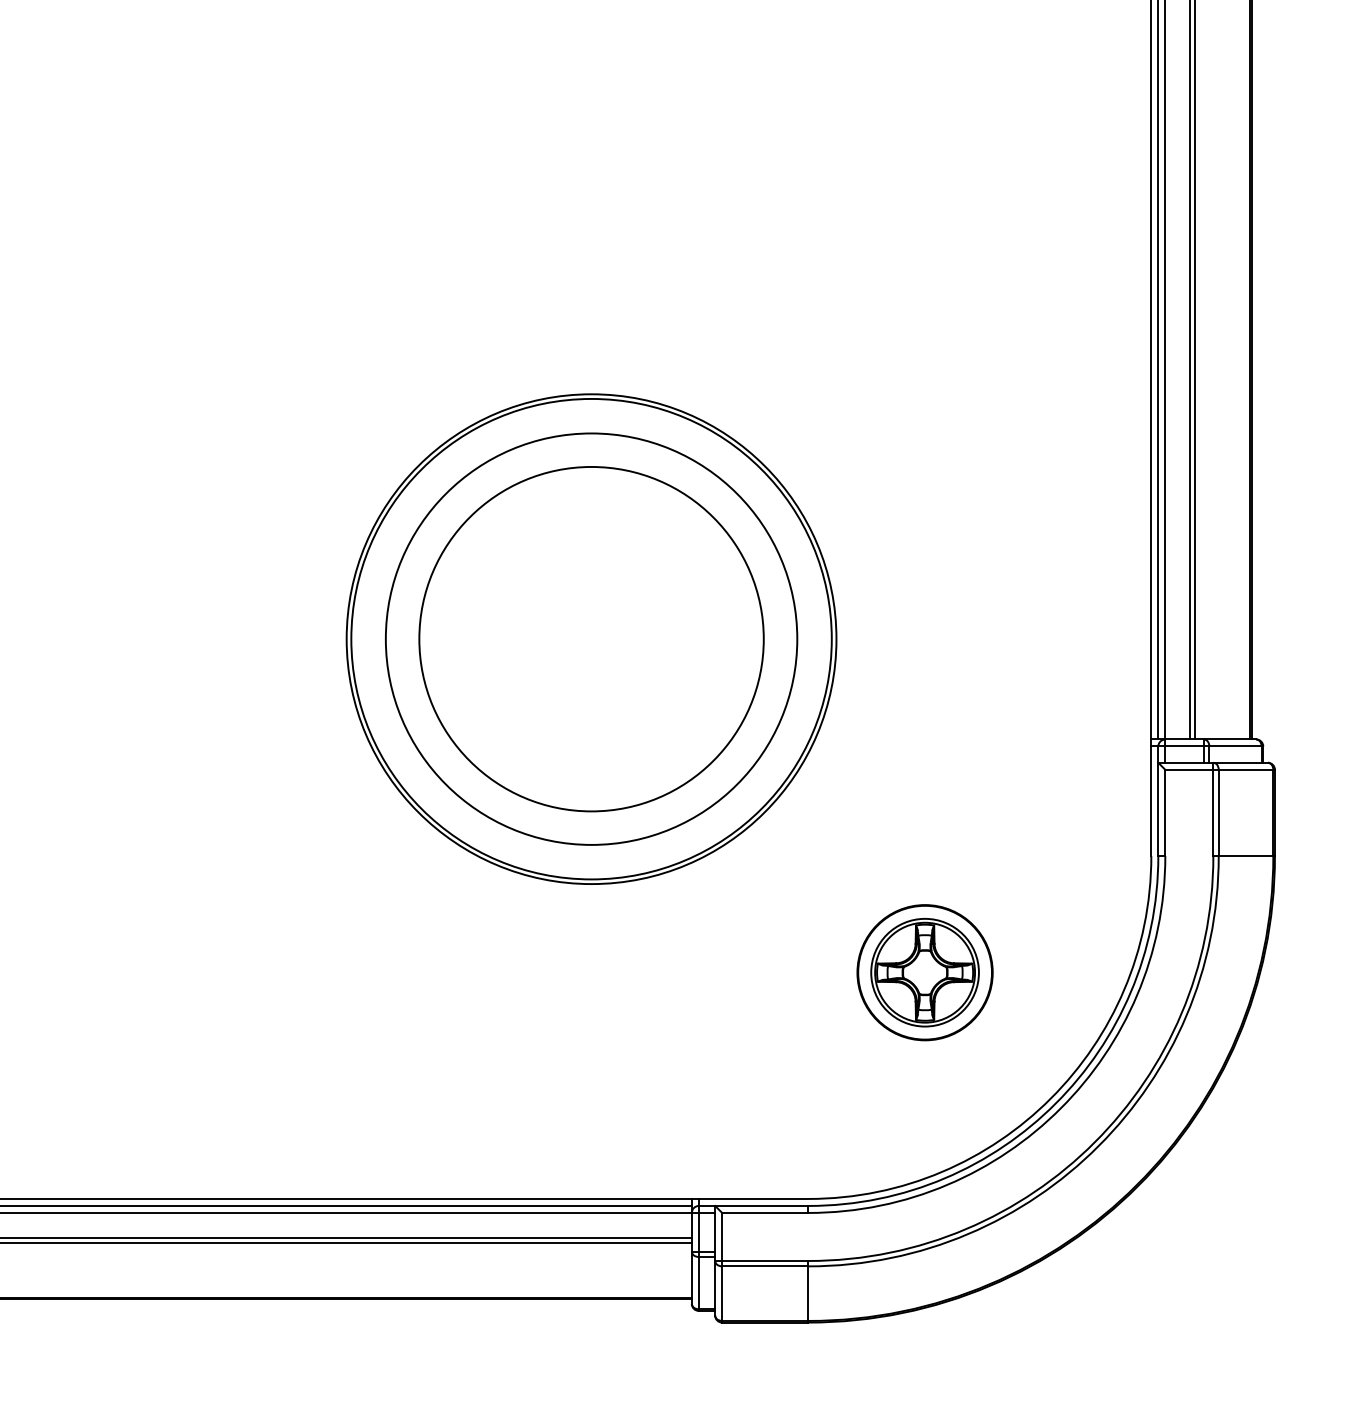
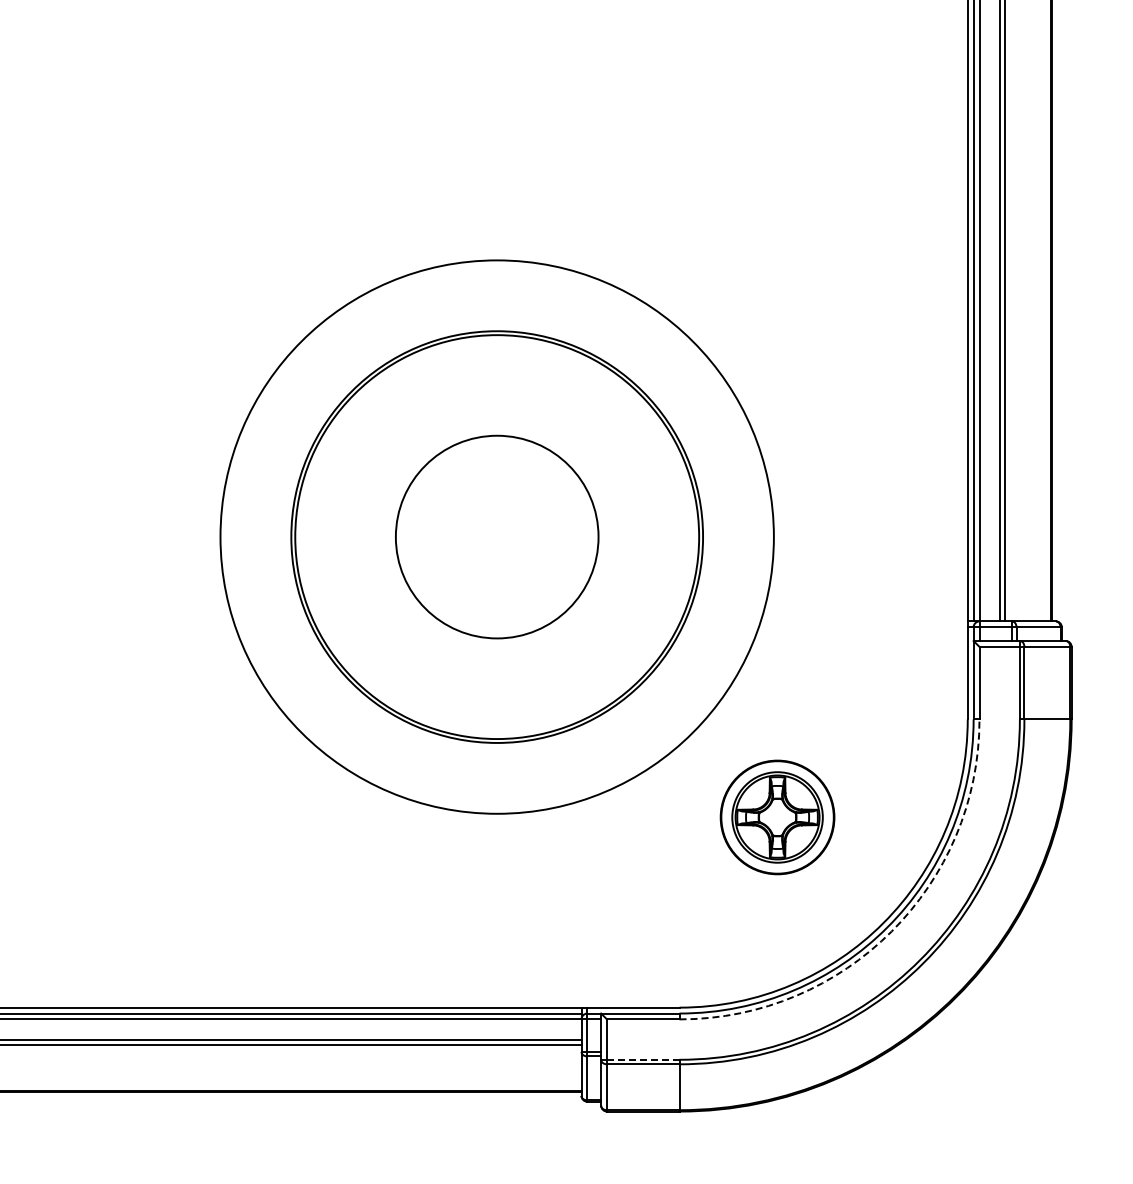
circle: (590, 638) -> (496, 536), size x0.7
circle: (591, 639) -> (497, 537), size x1.6
arc: (1060, 1108) -> (891, 931), solid -> dashed
line: (764, 1260) -> (642, 1059), solid -> dashed

